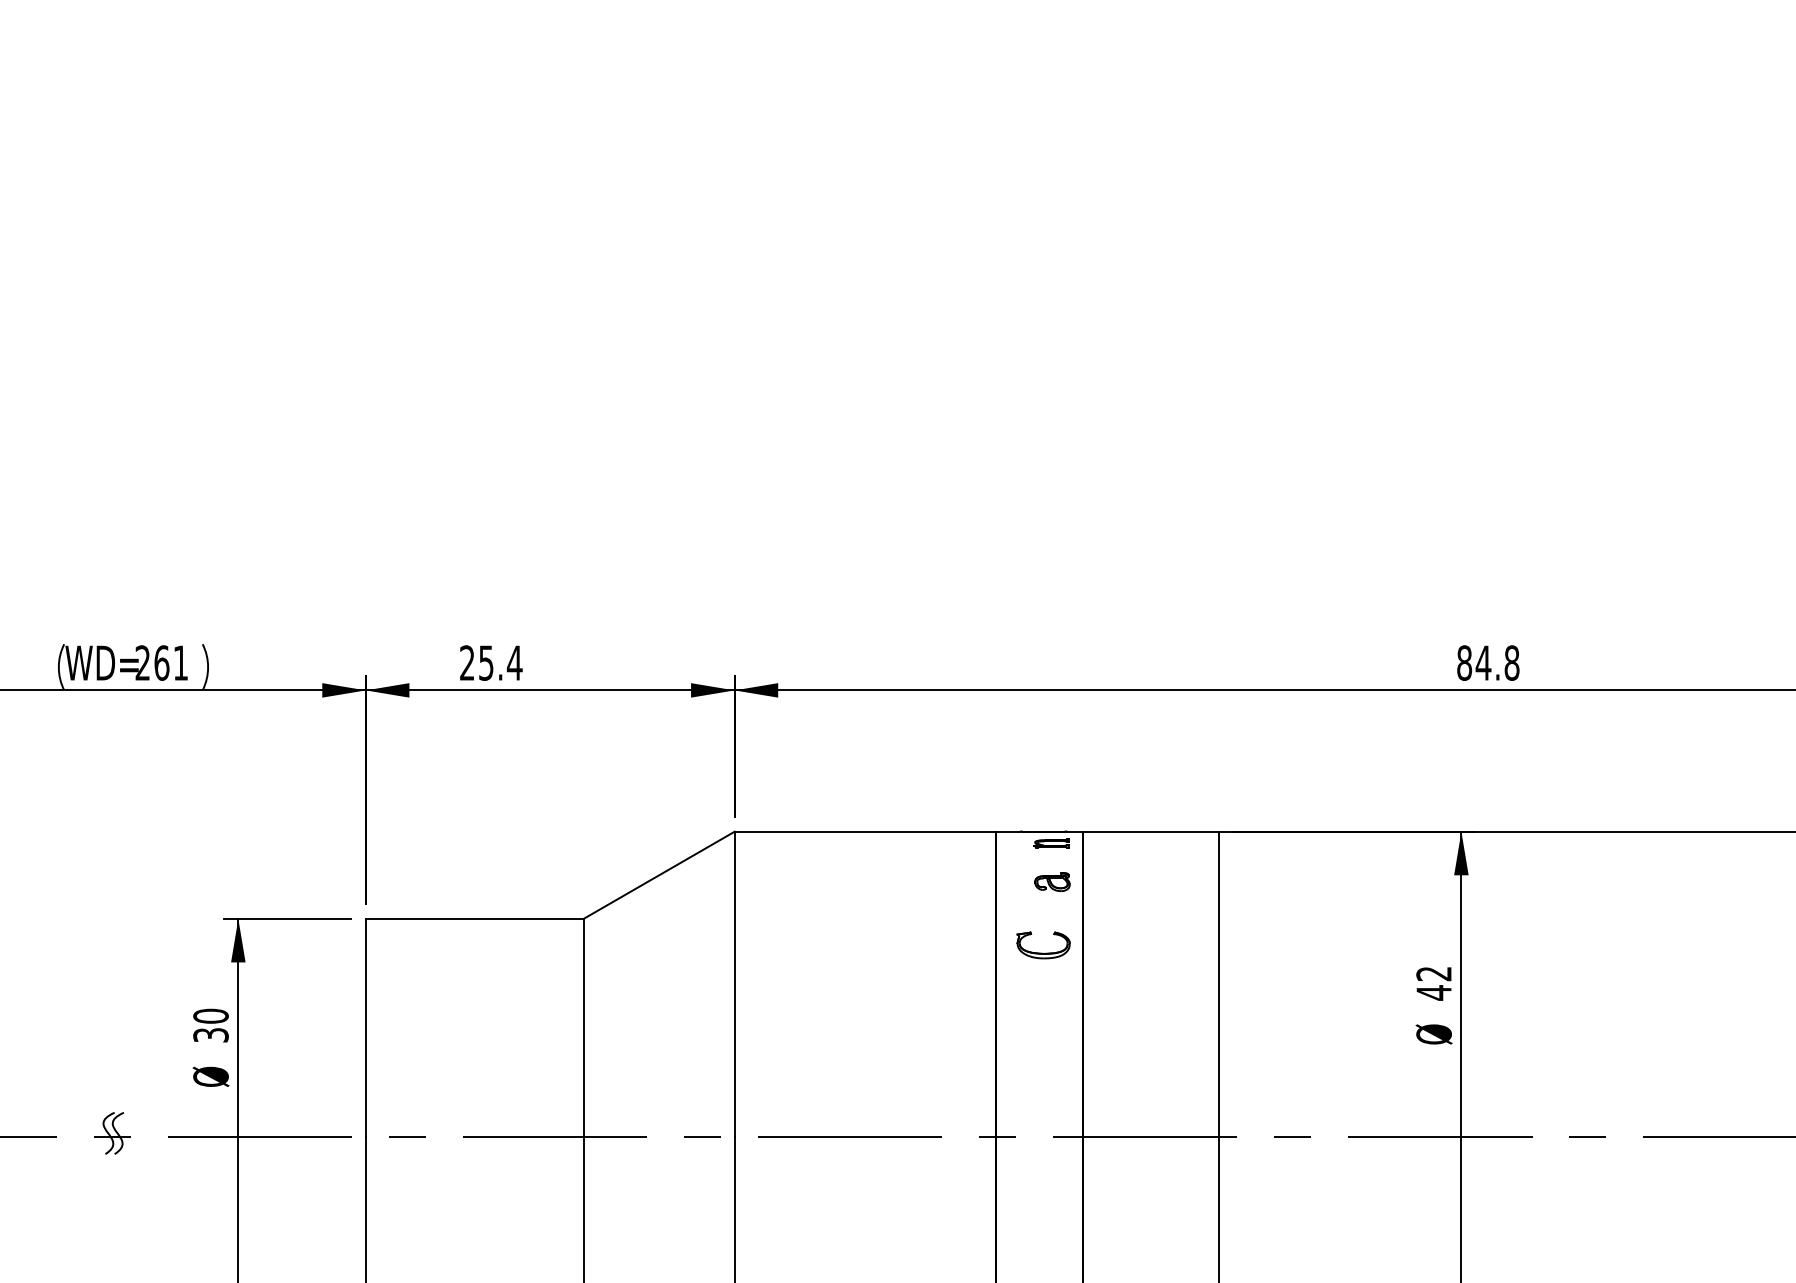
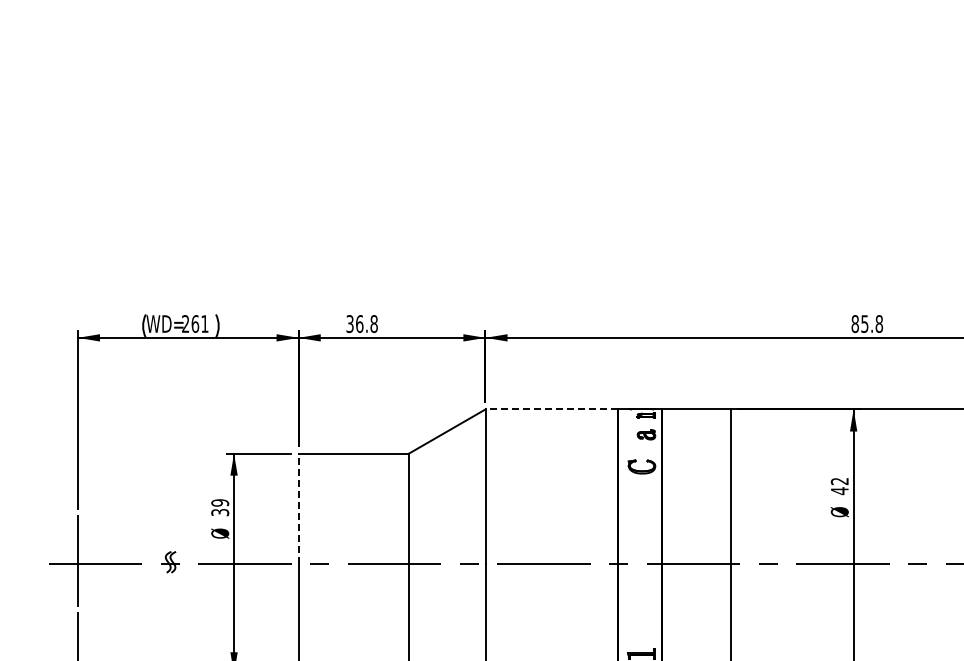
text: (1482, 662) -> (864, 323), 84.8 -> 85.8
text: (491, 664) -> (362, 324), 25.4 -> 36.8
line: (864, 831) -> (551, 409), solid -> dashed
text: (211, 1015) -> (220, 502), 30 -> 39
line: (365, 1027) -> (298, 508), solid -> dashed

